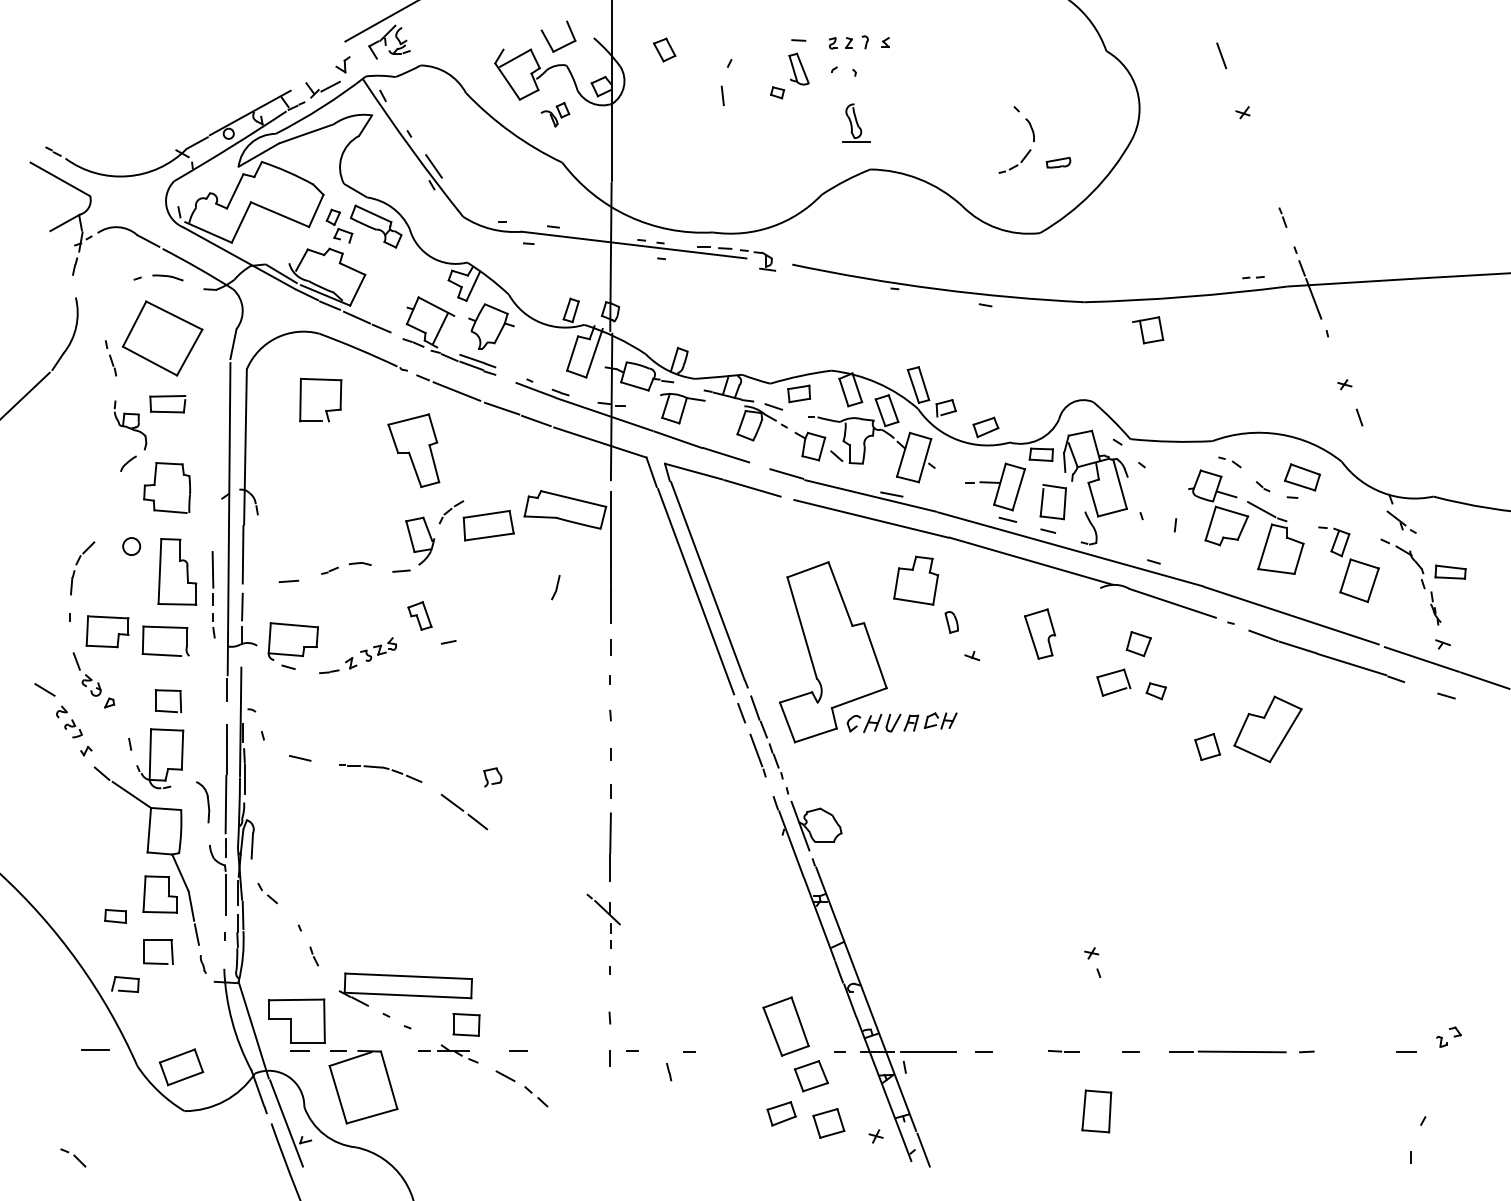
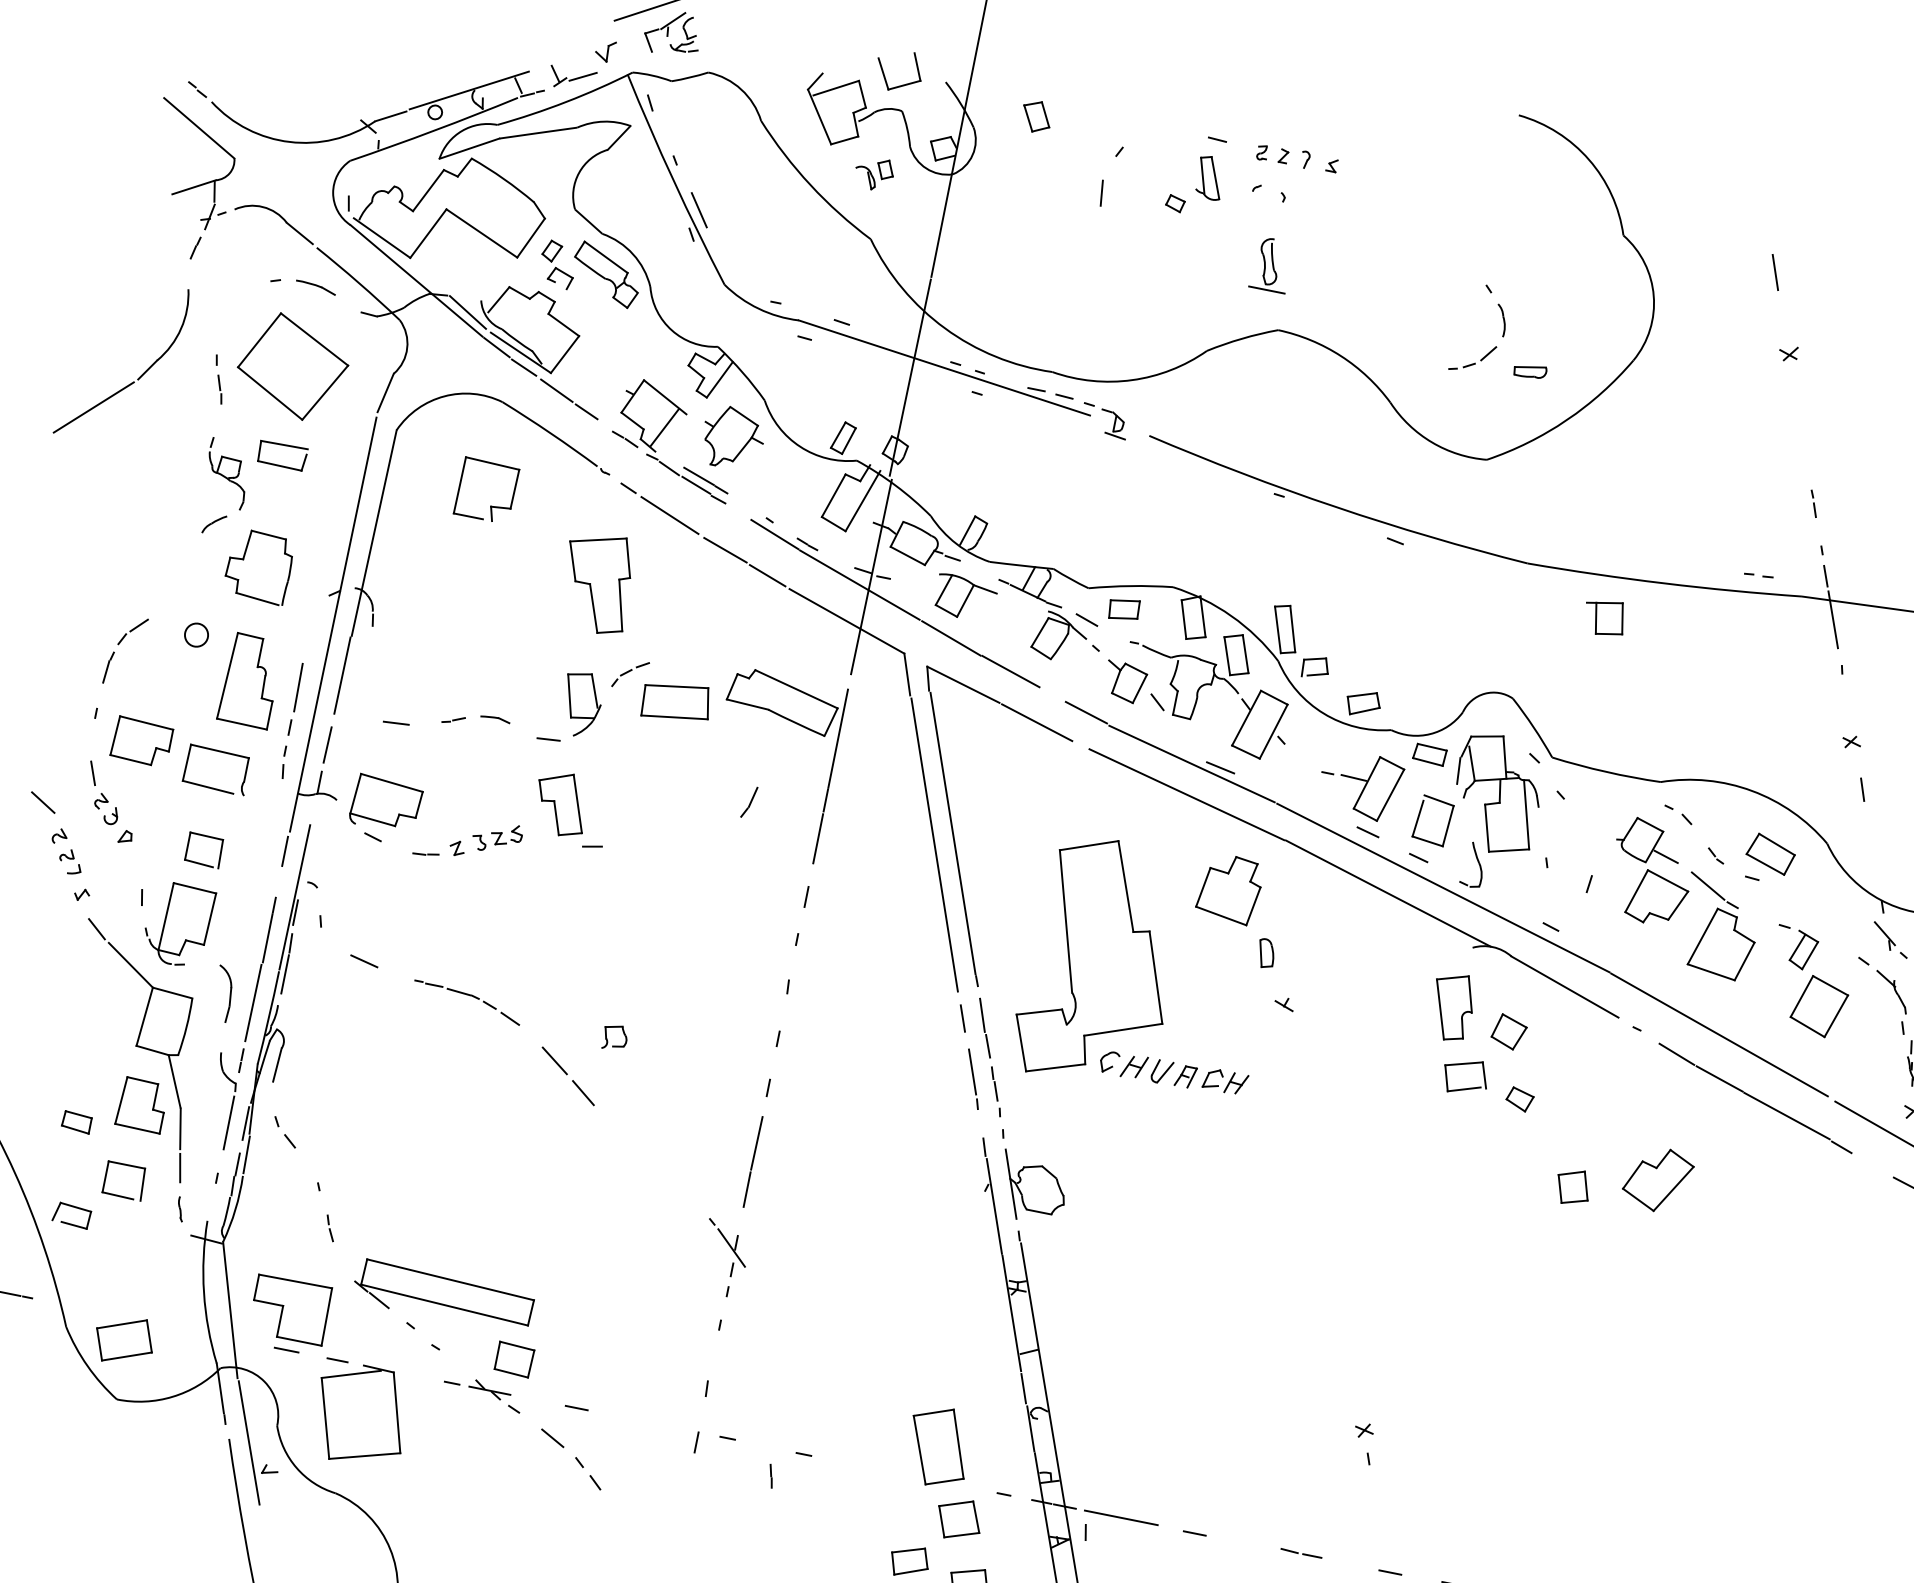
part: (419, 615) -> (560, 803), size x1.67
part: (1040, 633) -> (1452, 1006), moved
part: (1267, 728) -> (1657, 1178), size x0.71

